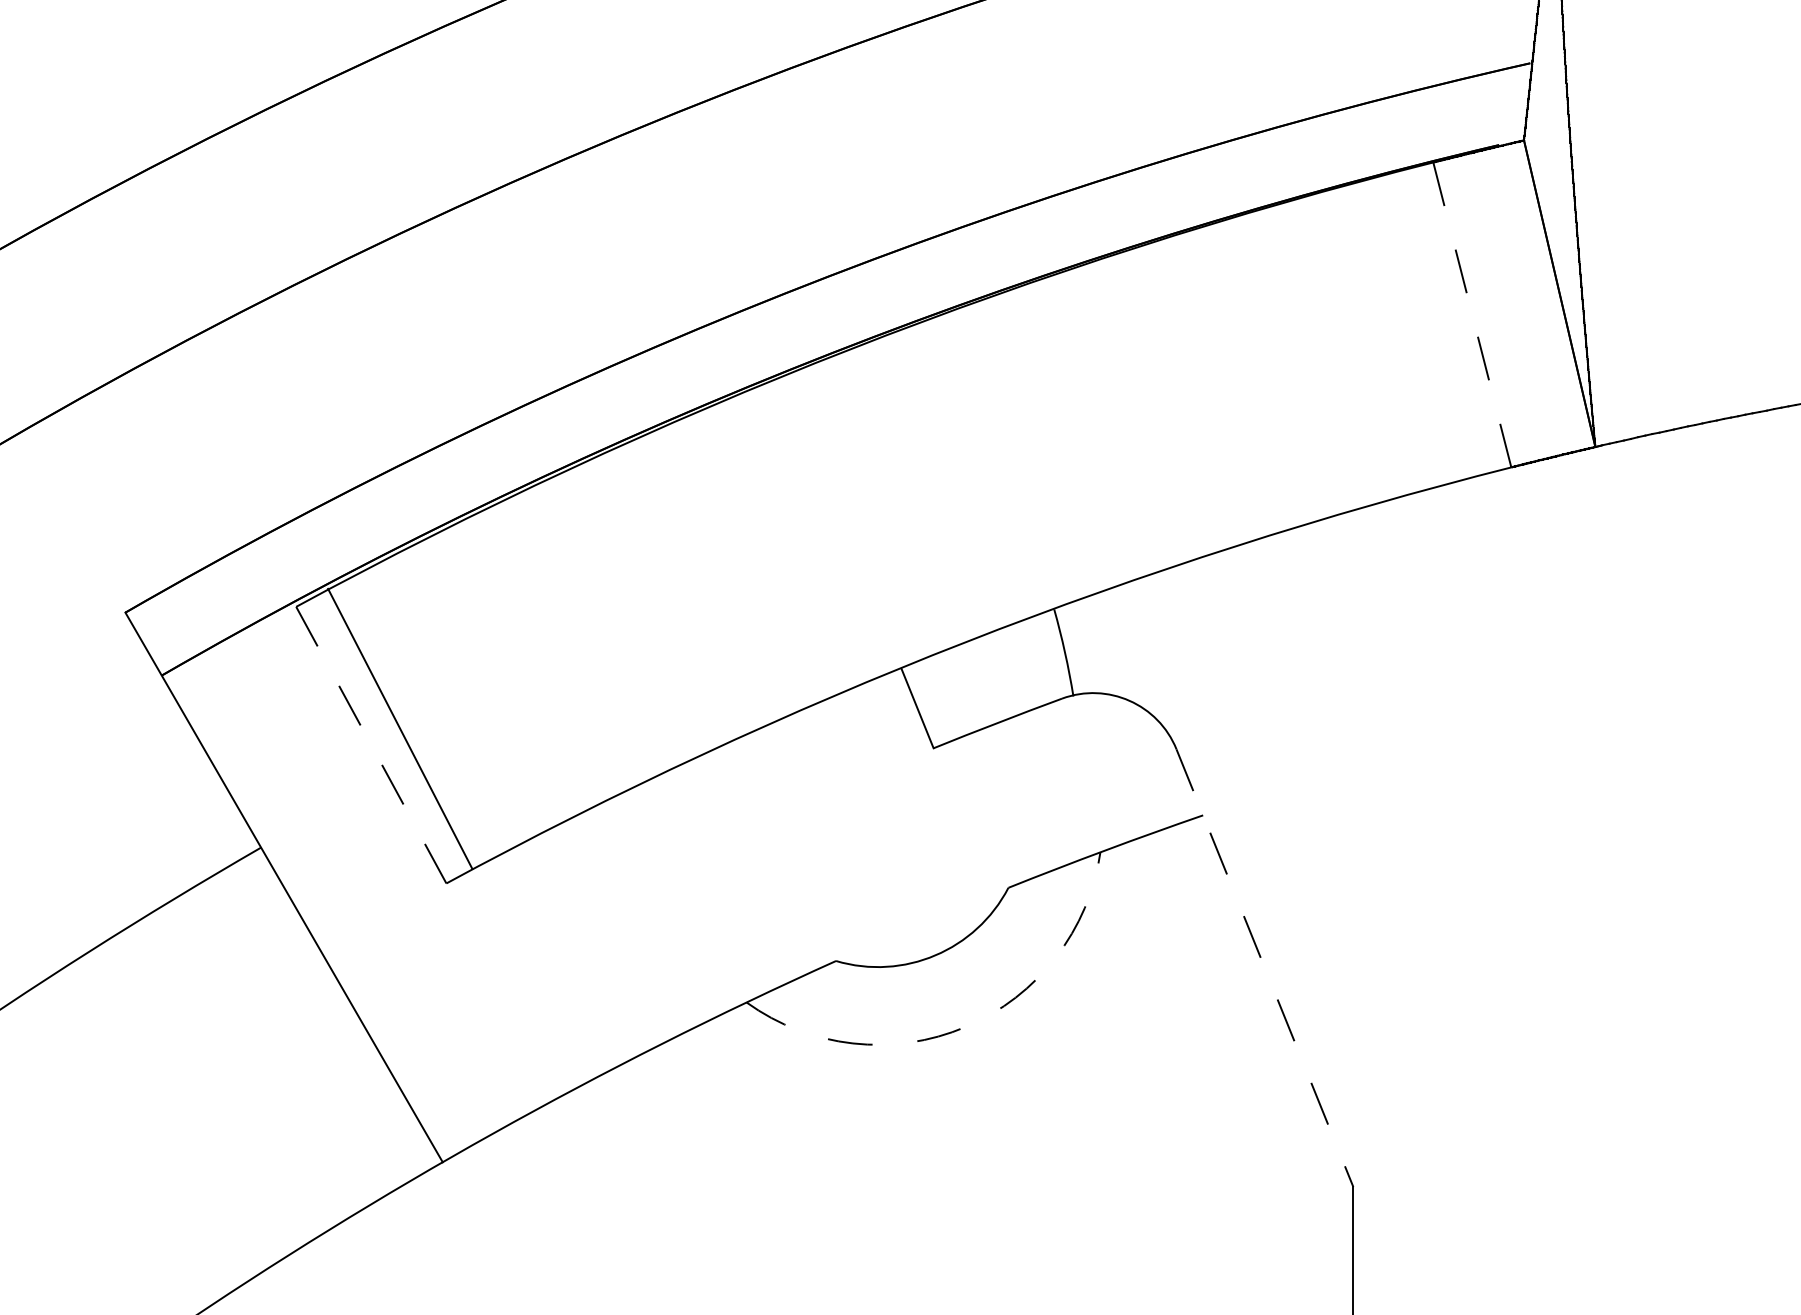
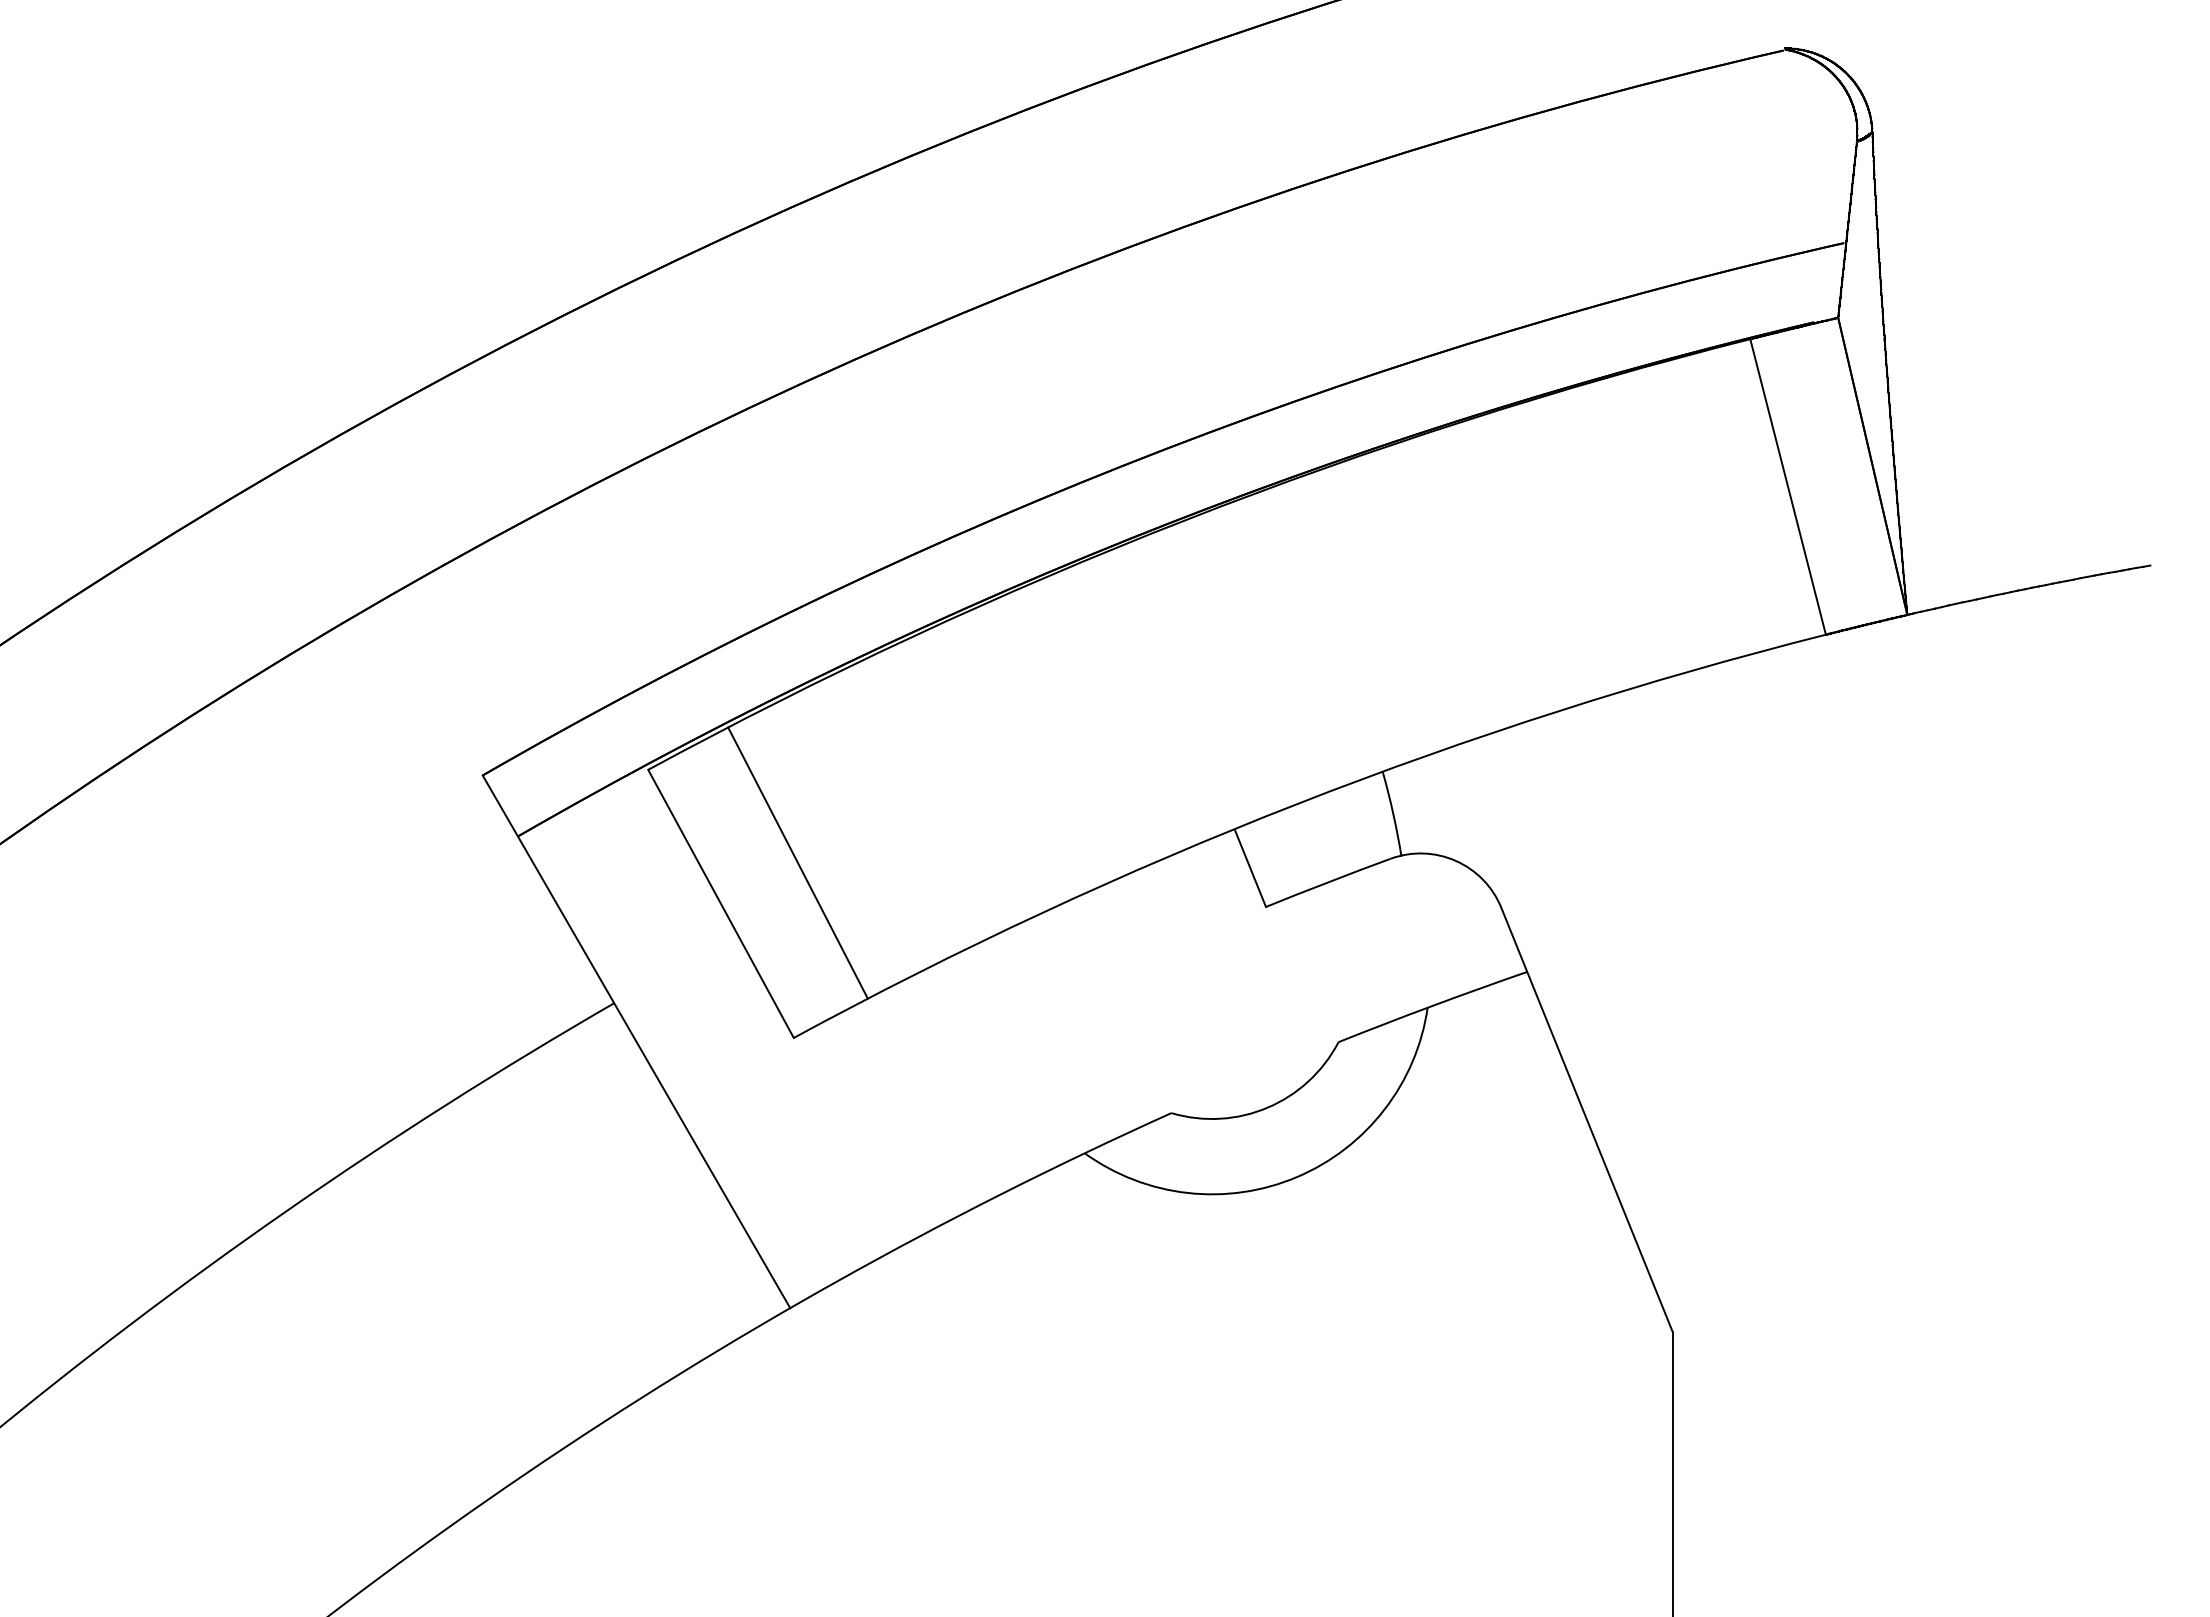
line: (1472, 314) -> (1788, 486), dashed -> solid
line: (399, 728) -> (797, 862), moved
line: (371, 744) -> (721, 903), dashed -> solid
line: (1265, 968) -> (1587, 1120), dashed -> solid
arc: (966, 1027) -> (1297, 1177), dashed -> solid

